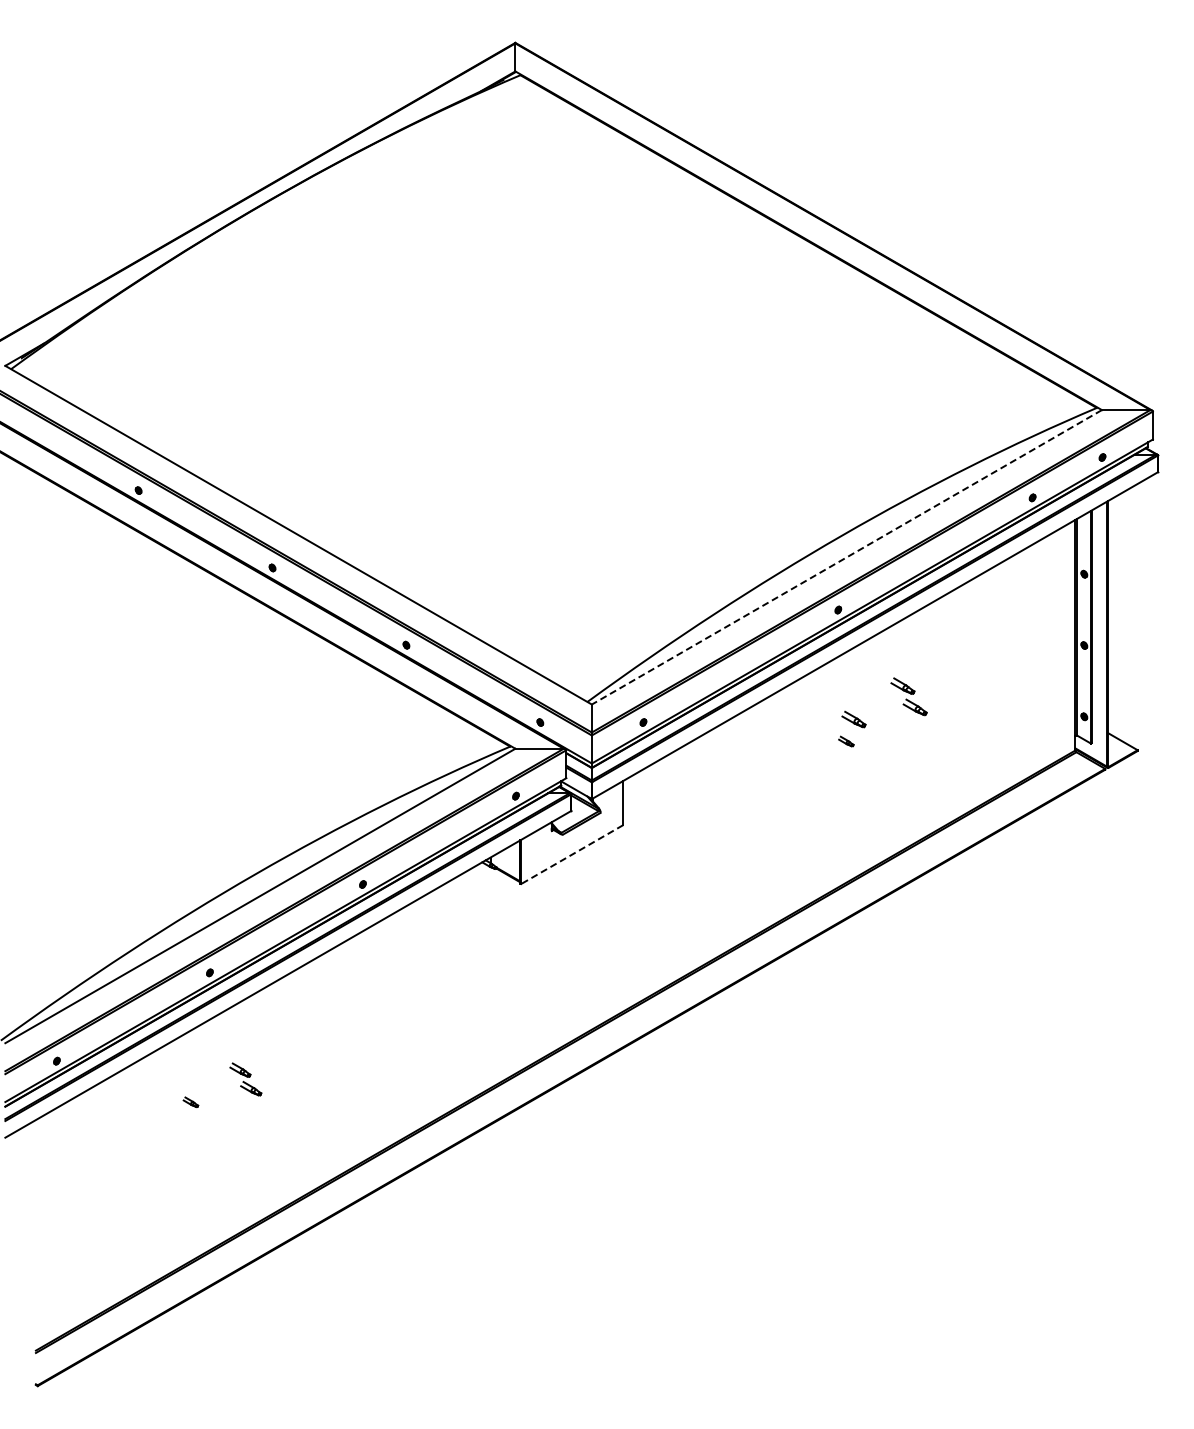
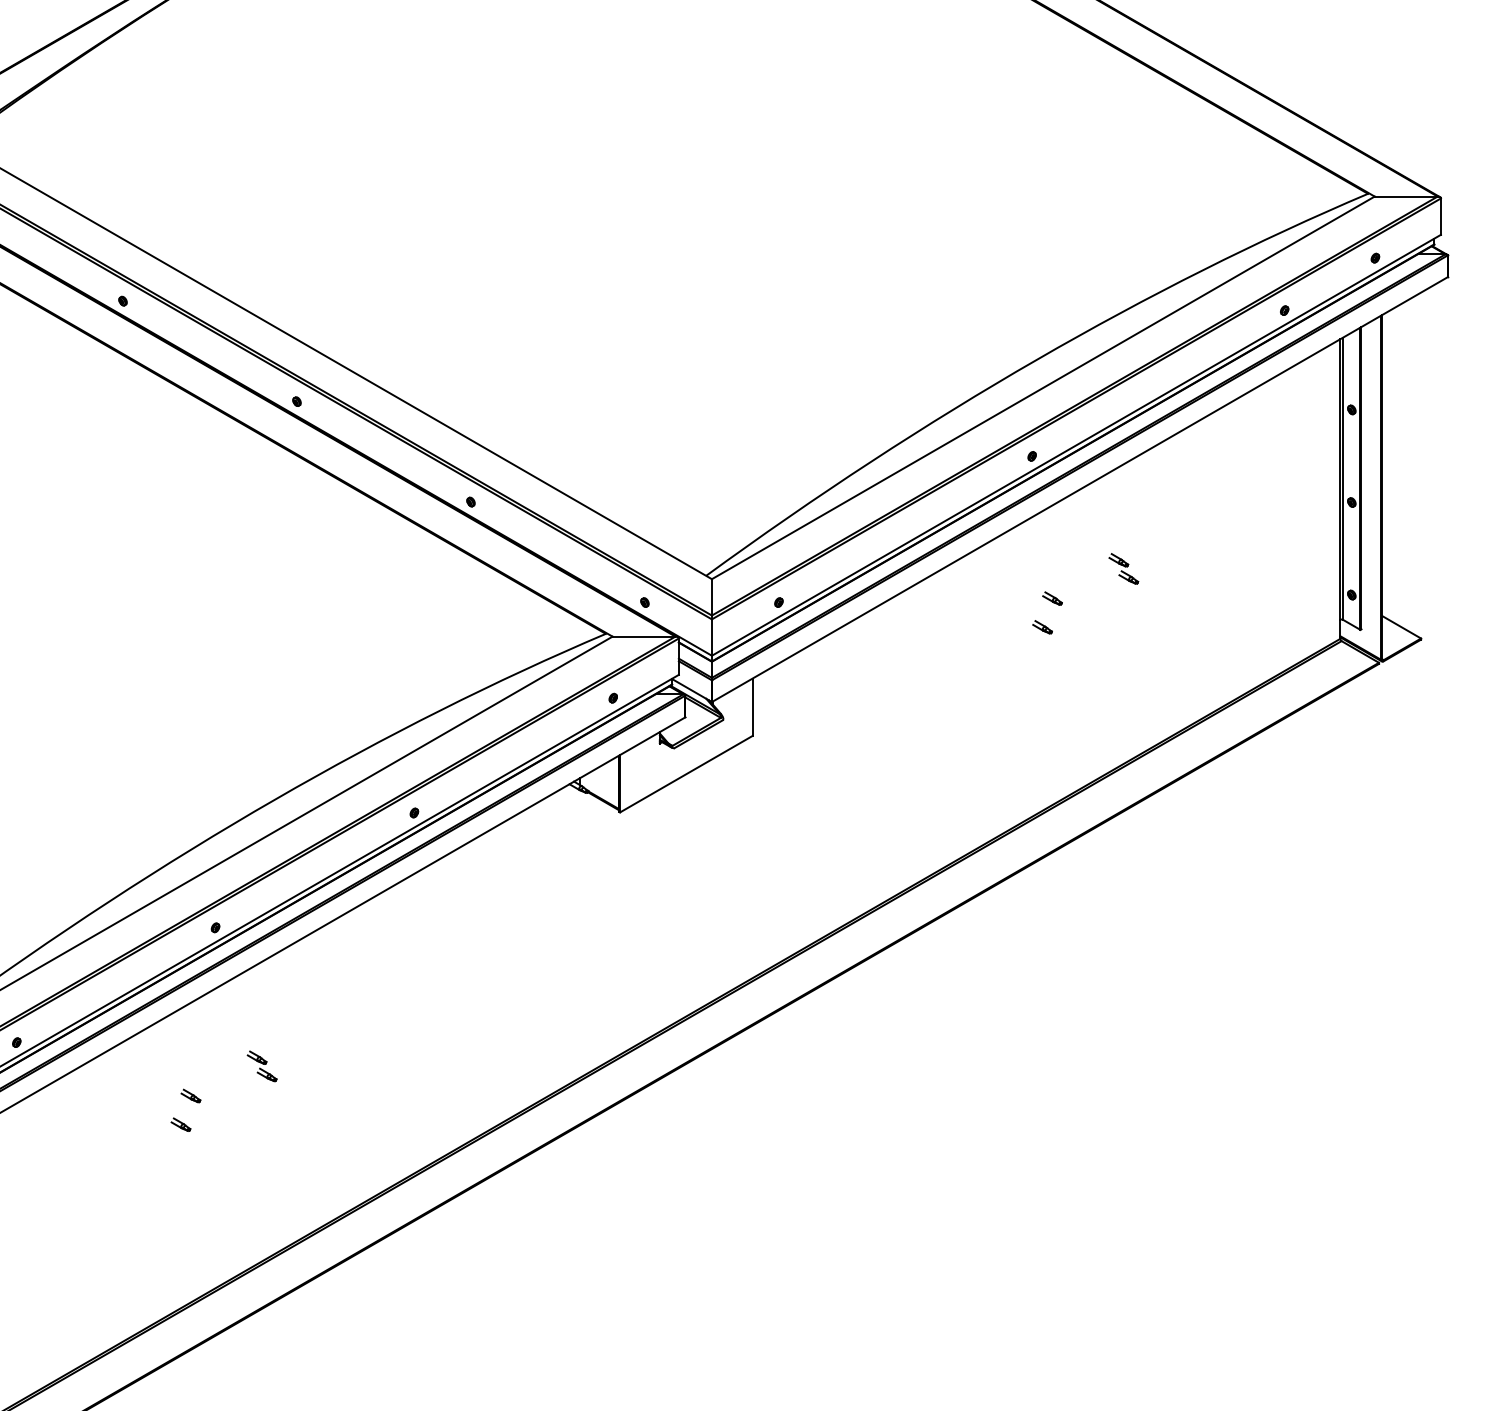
line: (846, 557) -> (1042, 388), dashed -> solid
part: (908, 696) -> (1123, 568), size x0.62
part: (853, 719) -> (1051, 598), size x0.62
line: (572, 854) -> (686, 774), dashed -> solid
part: (245, 1079) -> (261, 1066), size x0.71
part: (183, 1124) -> (181, 1124), added

